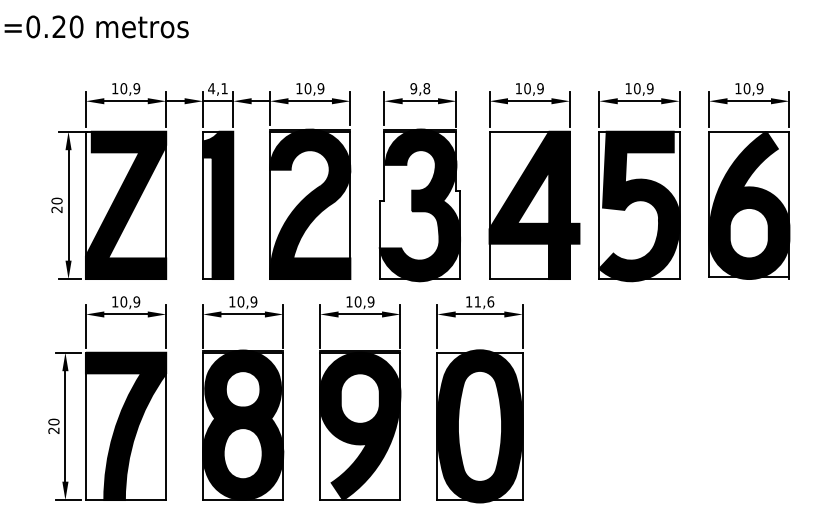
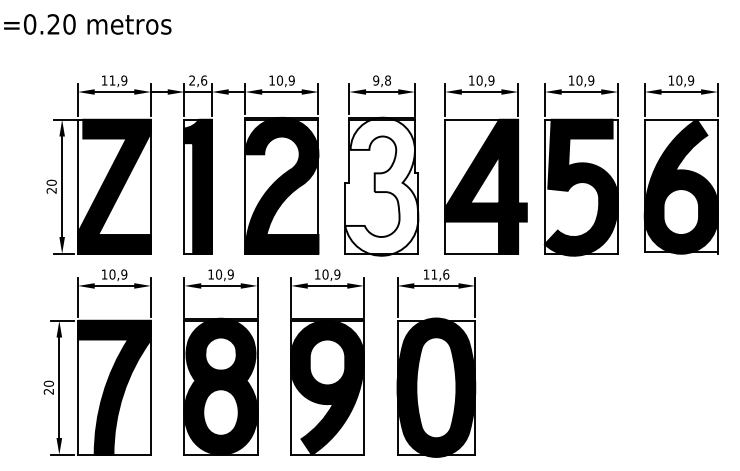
text: (123, 88) -> (112, 80), 10,9 -> 11,9
text: (218, 88) -> (198, 80), 4,1 -> 2,6
fill: (419, 205) -> (381, 186), removed

